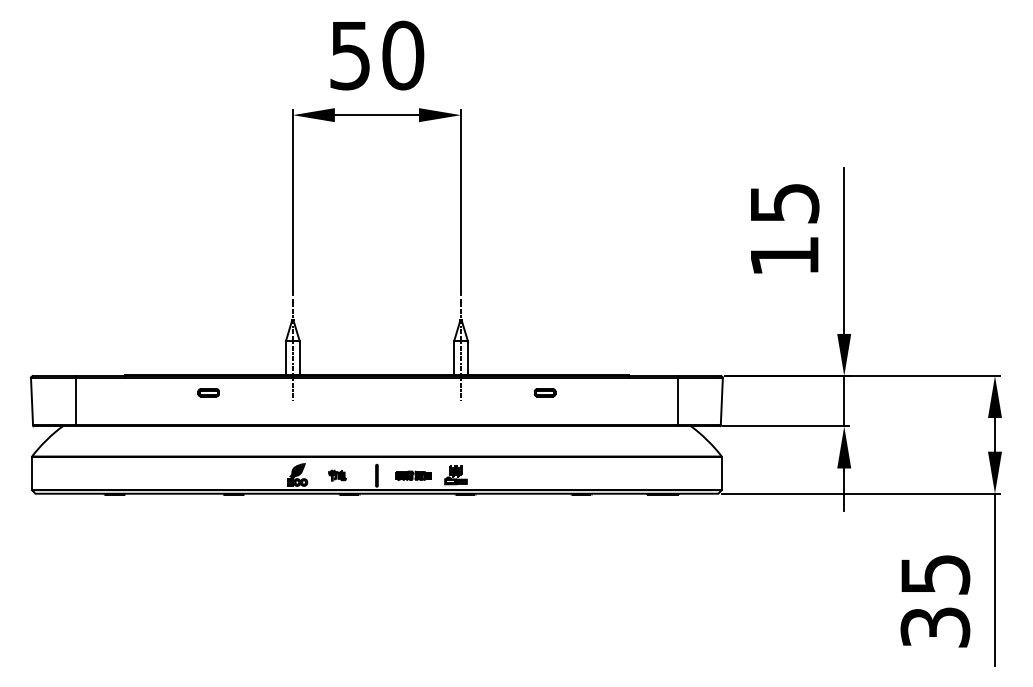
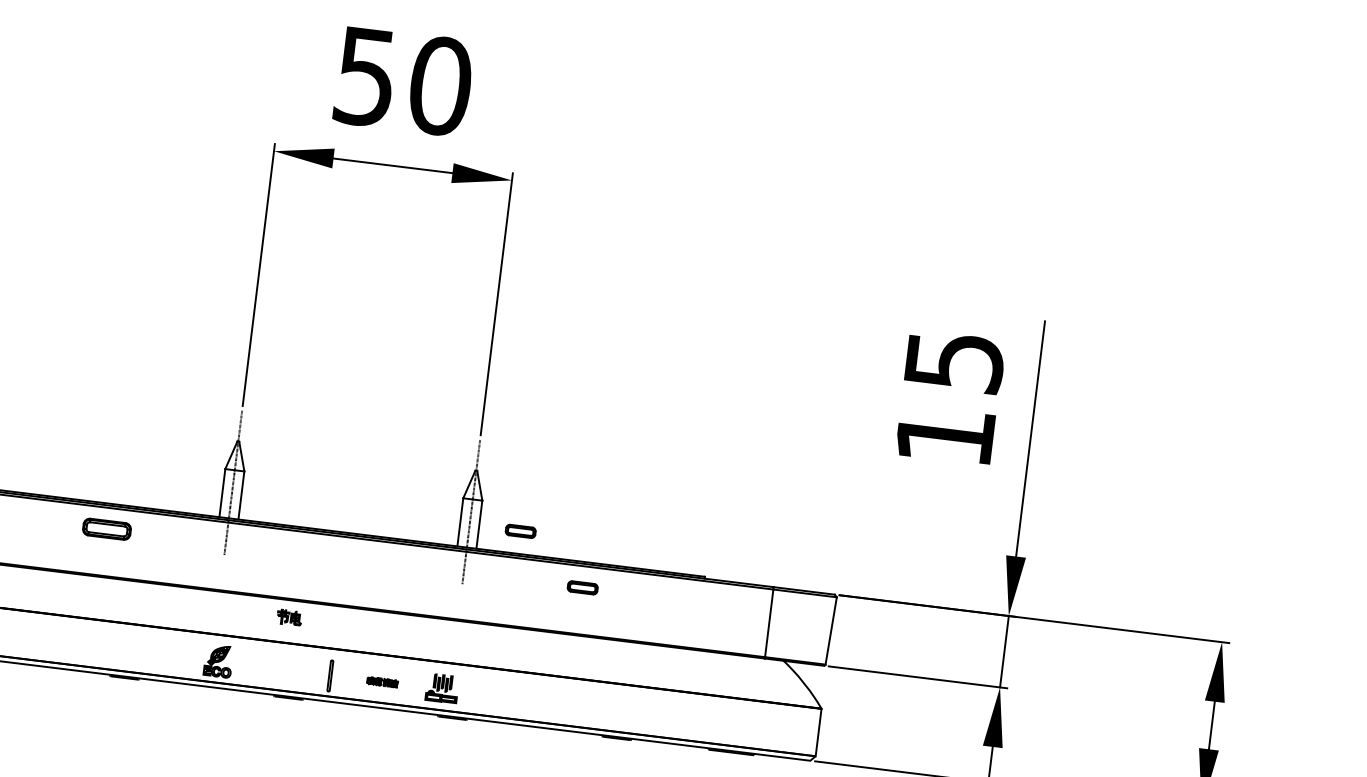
part: (496, 358) -> (519, 530), added
part: (208, 392) -> (106, 528), size x1.6
part: (337, 475) -> (289, 617), moved
part: (413, 475) -> (382, 681), size x0.6

